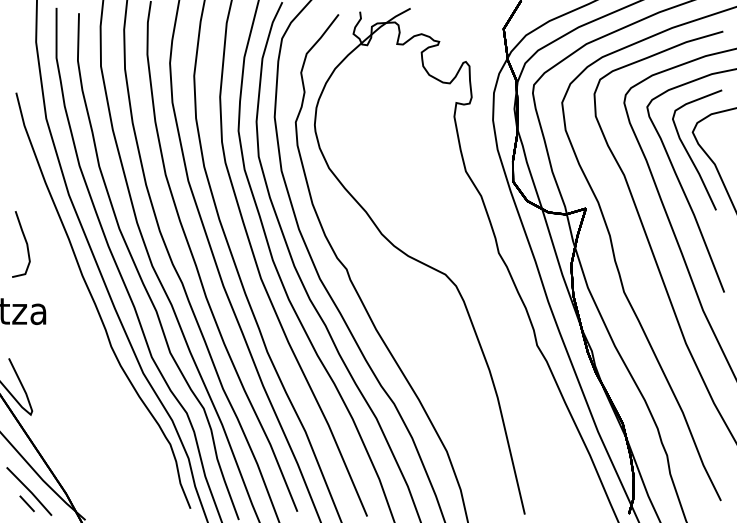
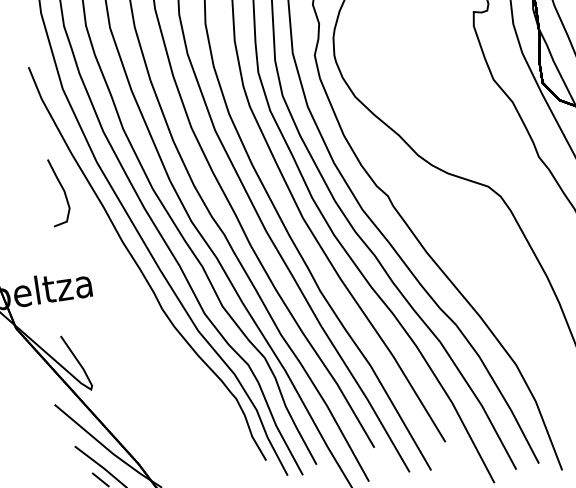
curve: (25, 242) -> (62, 189), moved

